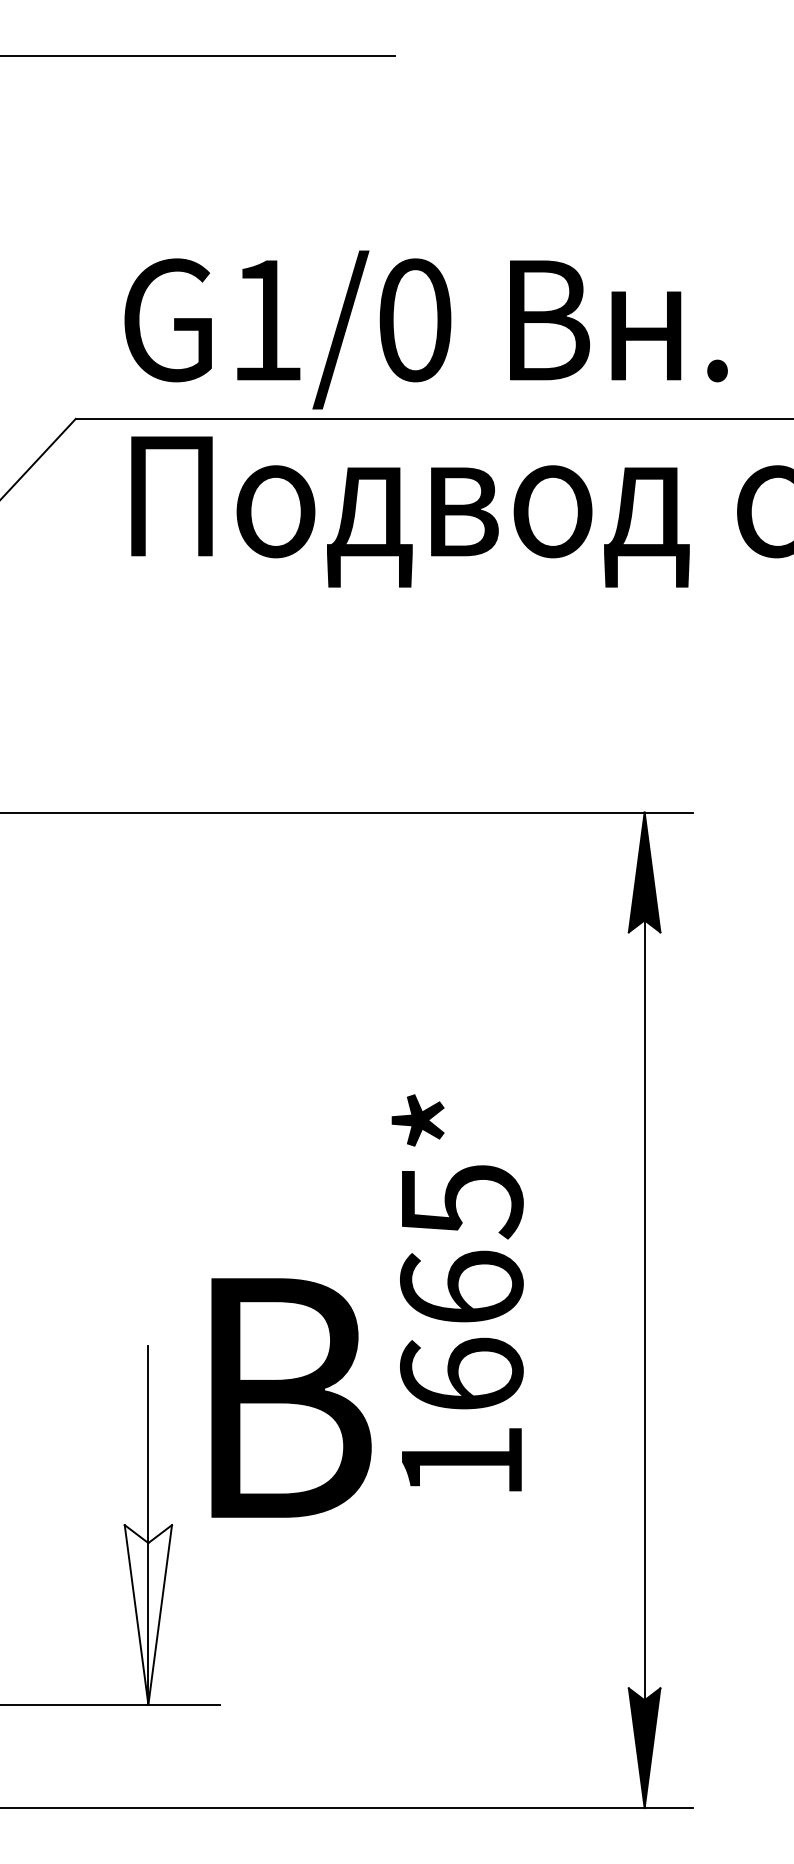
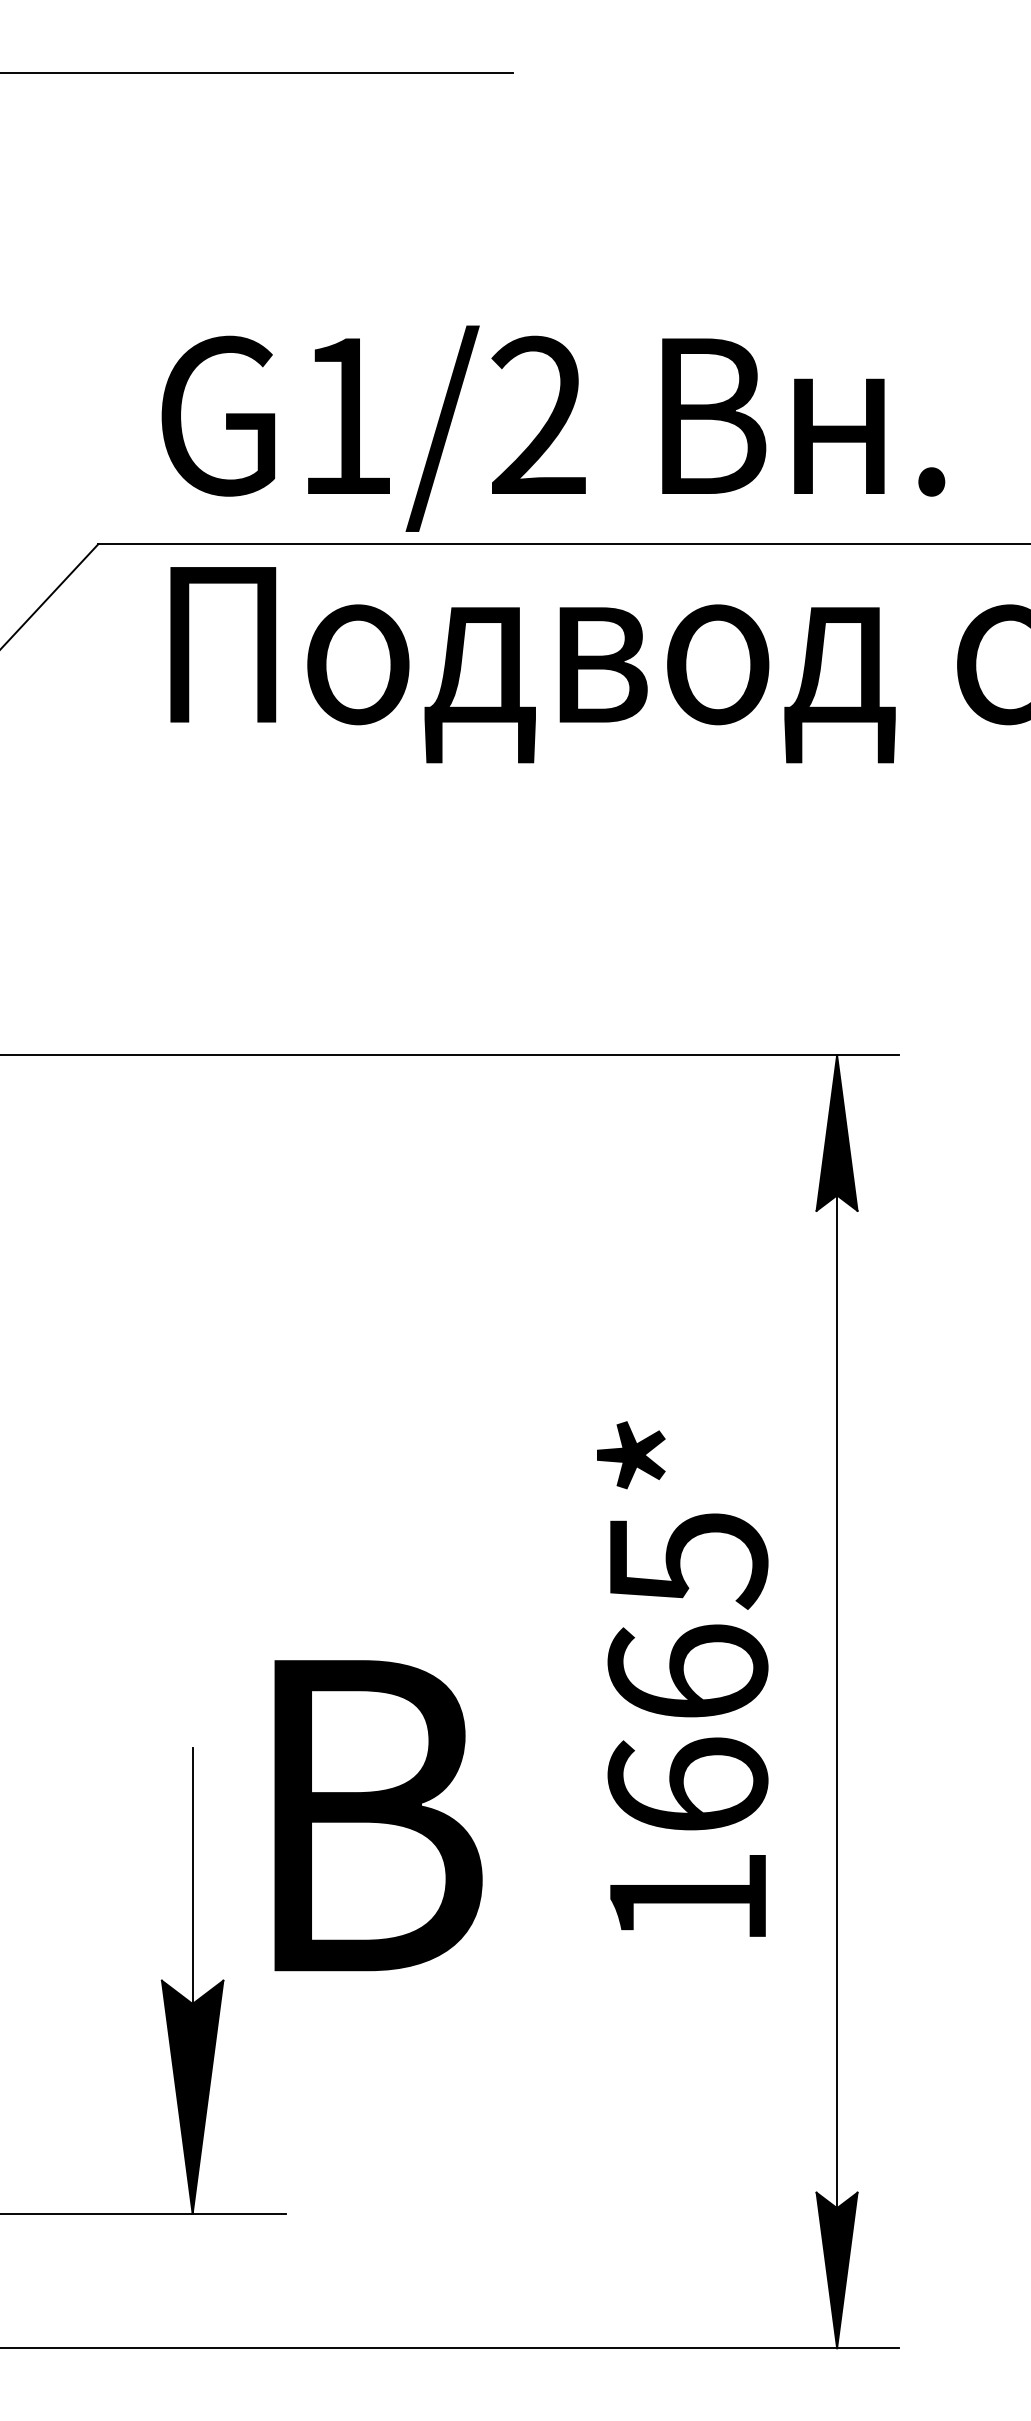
text: (414, 320) -> (538, 416), G1/0 -> G1/2
text: (457, 1292) -> (682, 1678), moved
fill: (148, 1614) -> (192, 2096), added

